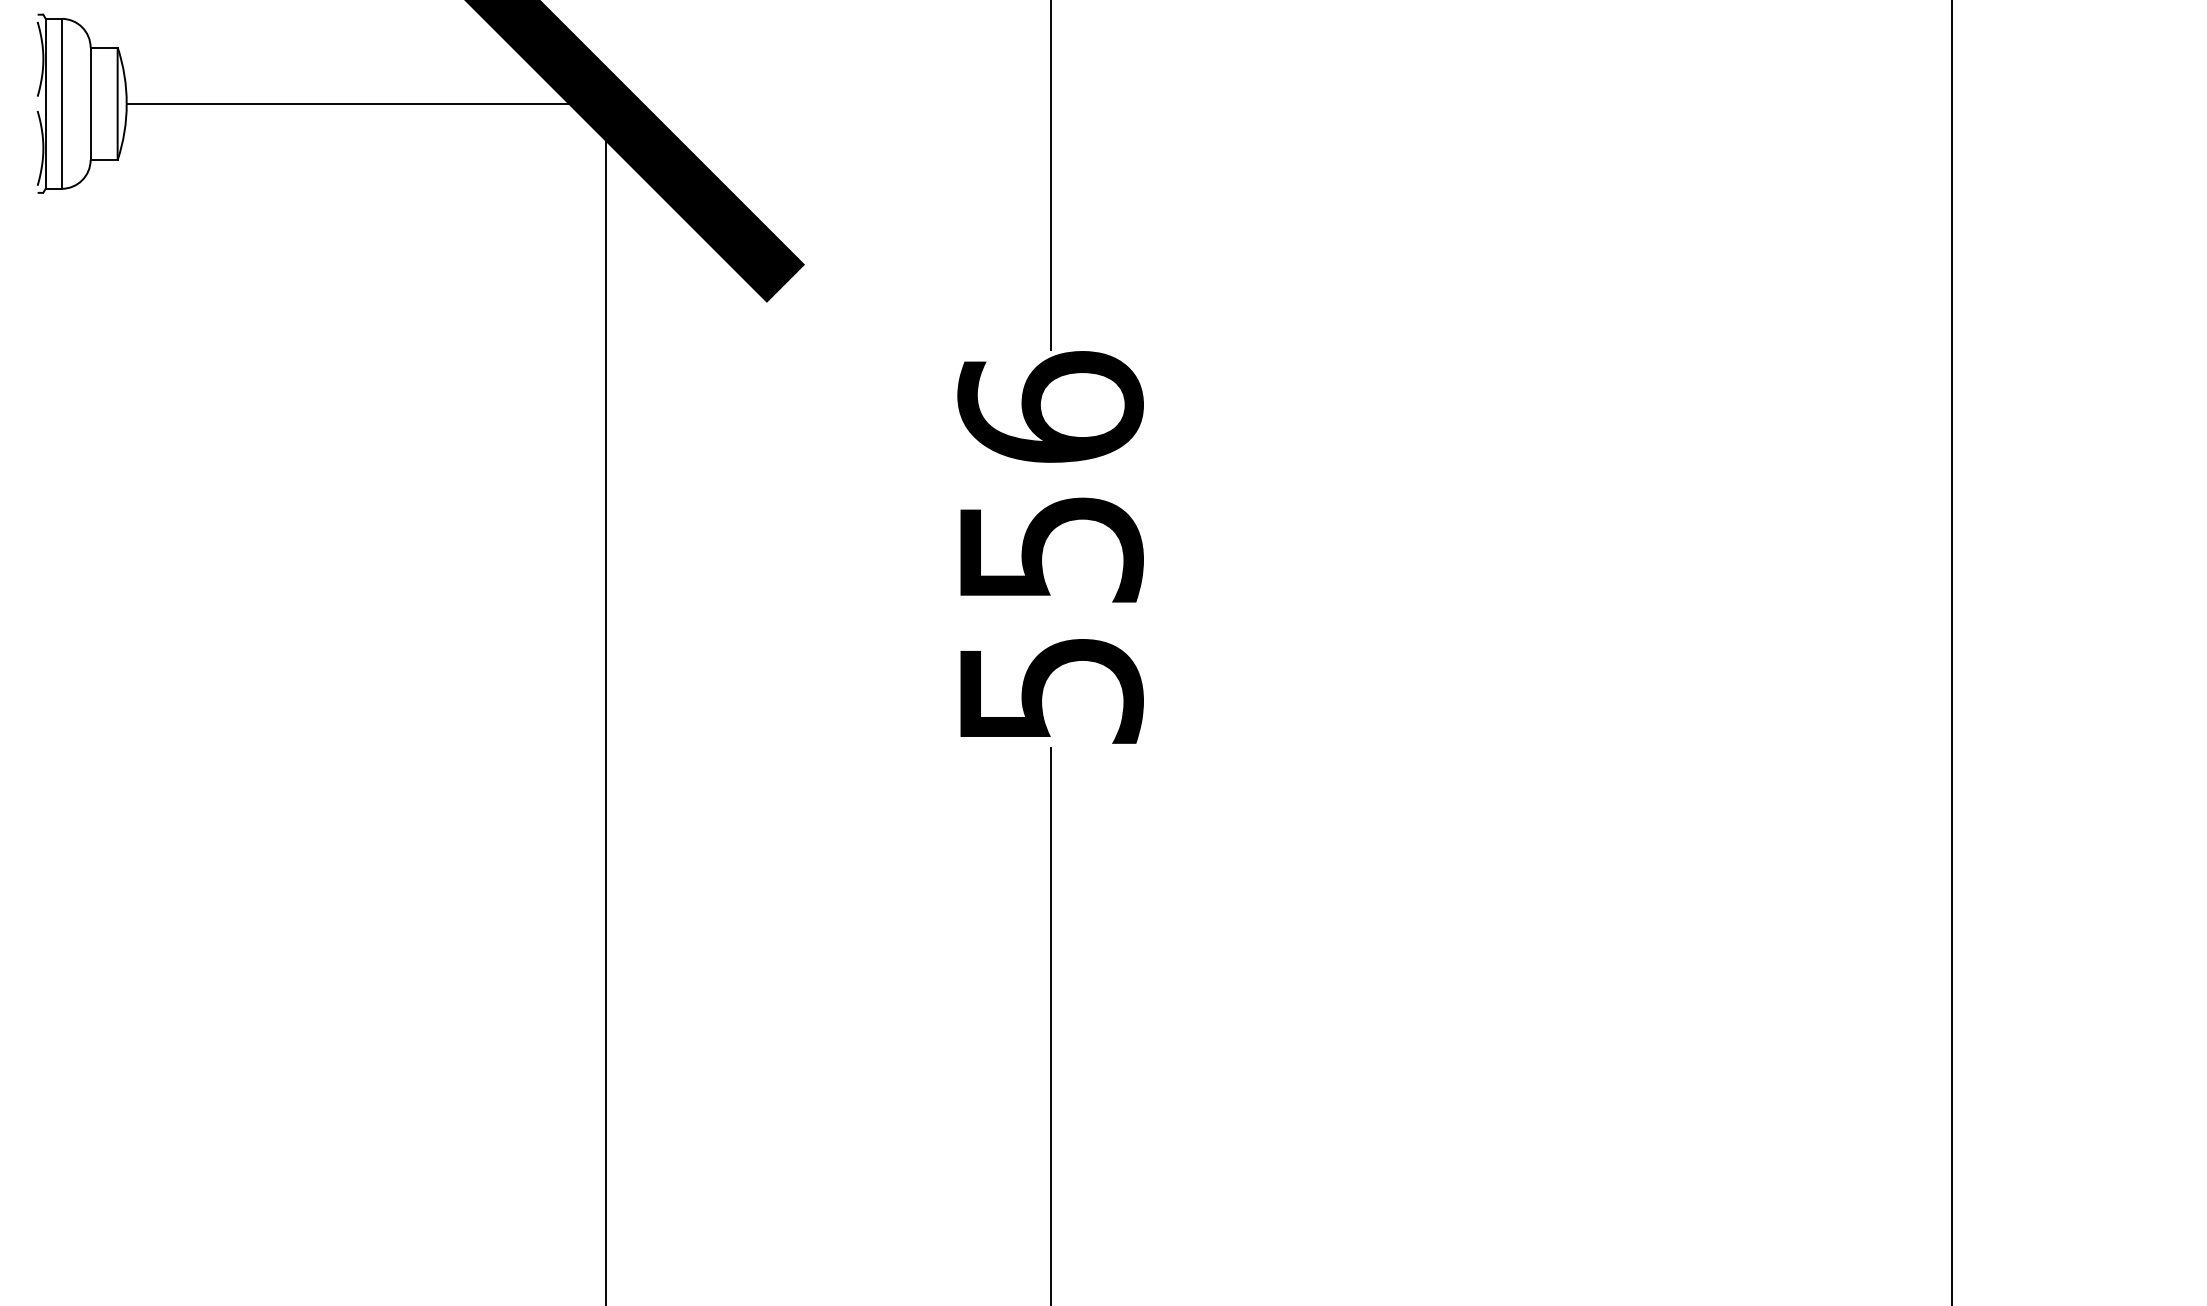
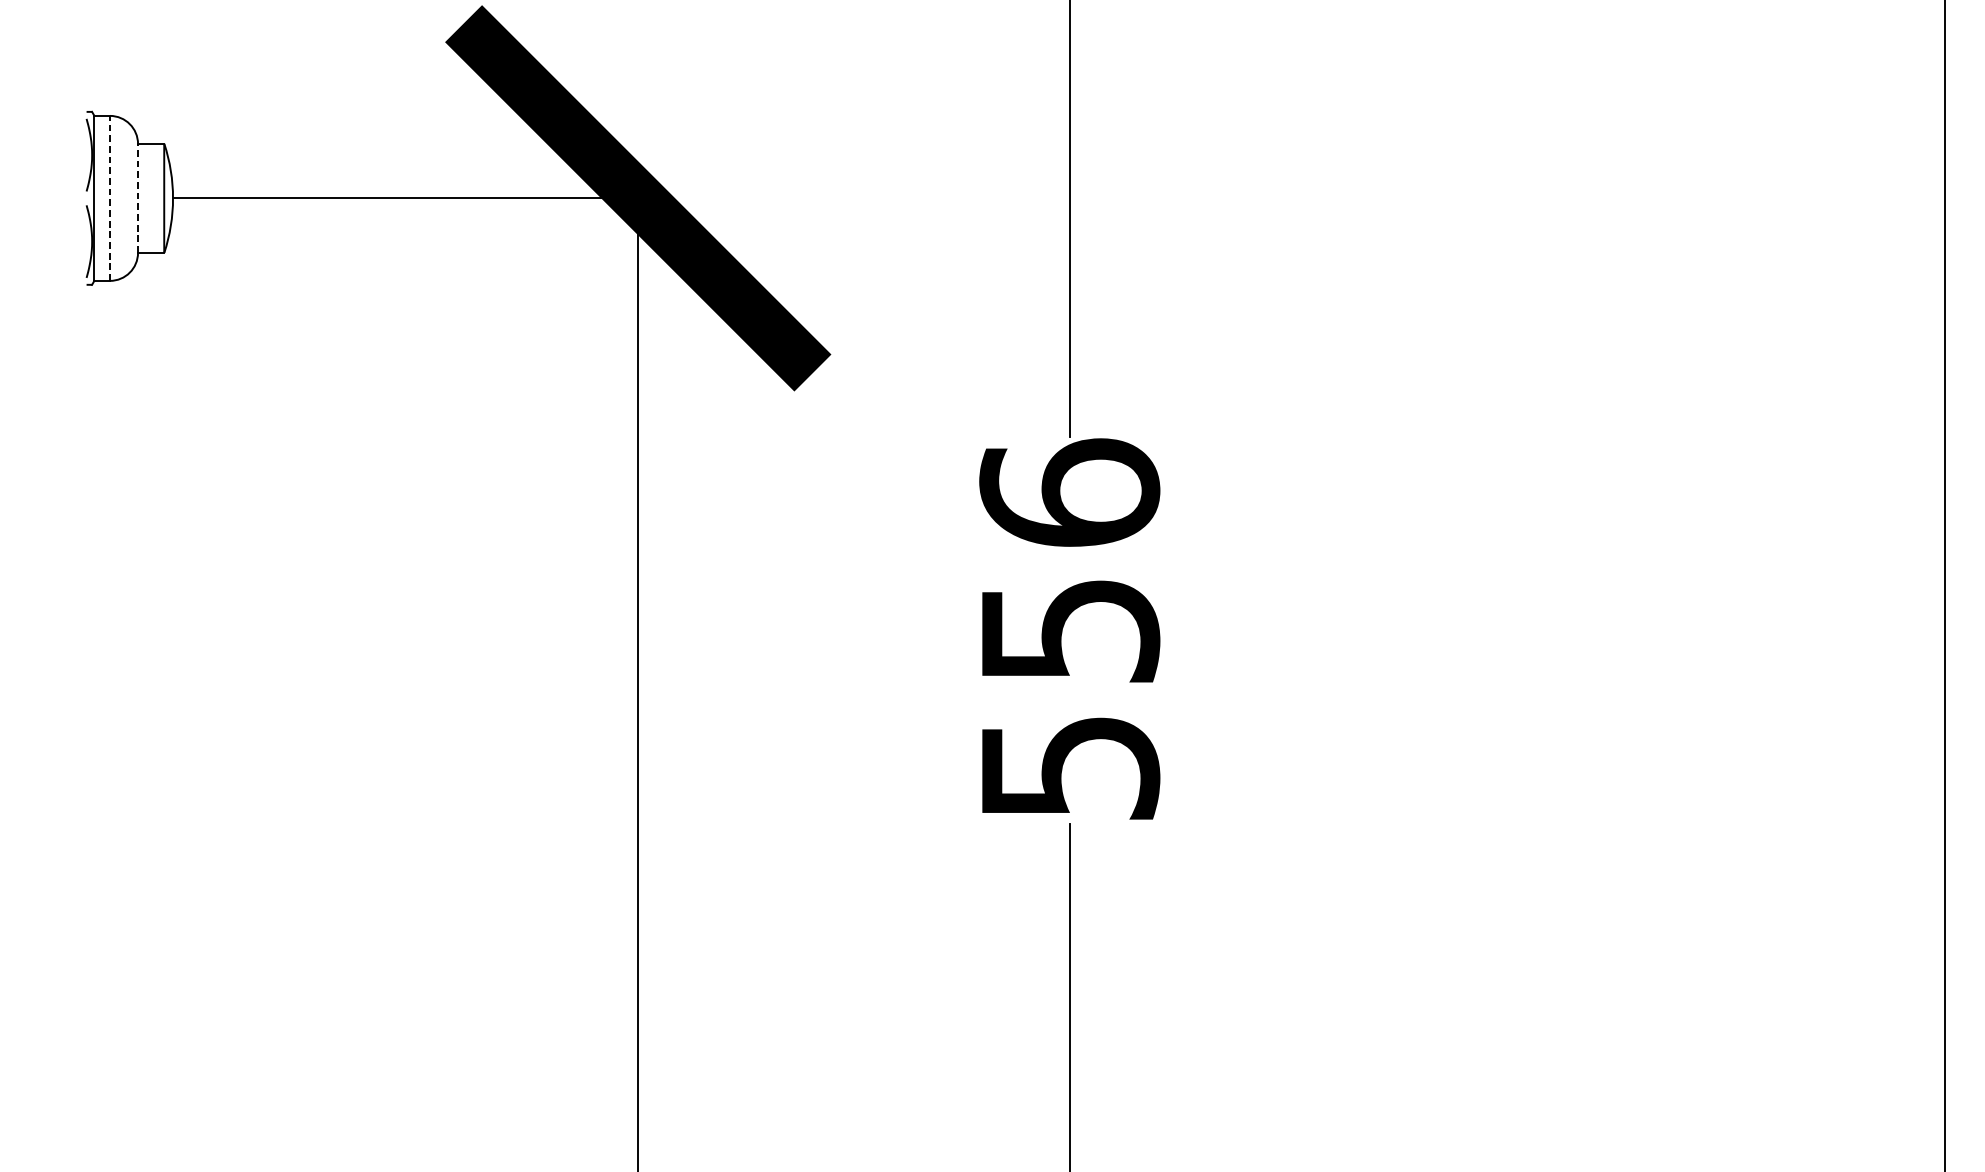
line: (61, 103) -> (109, 198), solid -> dashed
line: (90, 103) -> (137, 198), solid -> dashed

